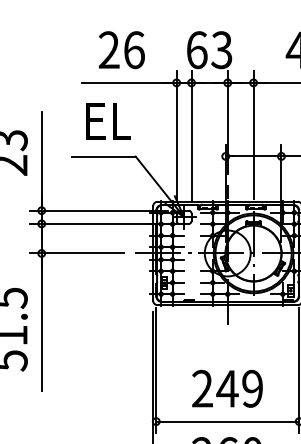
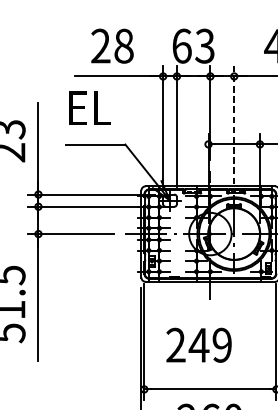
text: (134, 50) -> (124, 46), 26 -> 28
text: (108, 121) -> (90, 108), moved
line: (253, 135) -> (234, 125), solid -> dashed
text: (227, 388) -> (199, 345), moved

